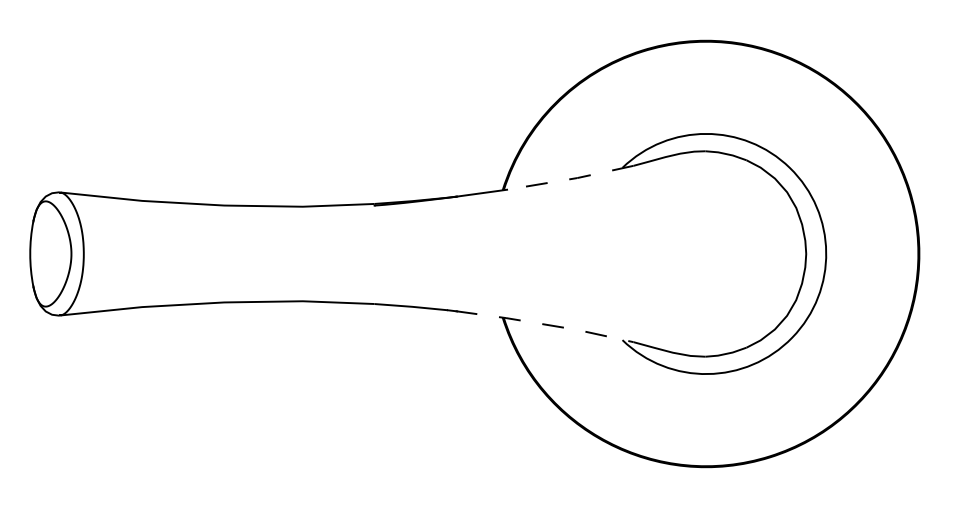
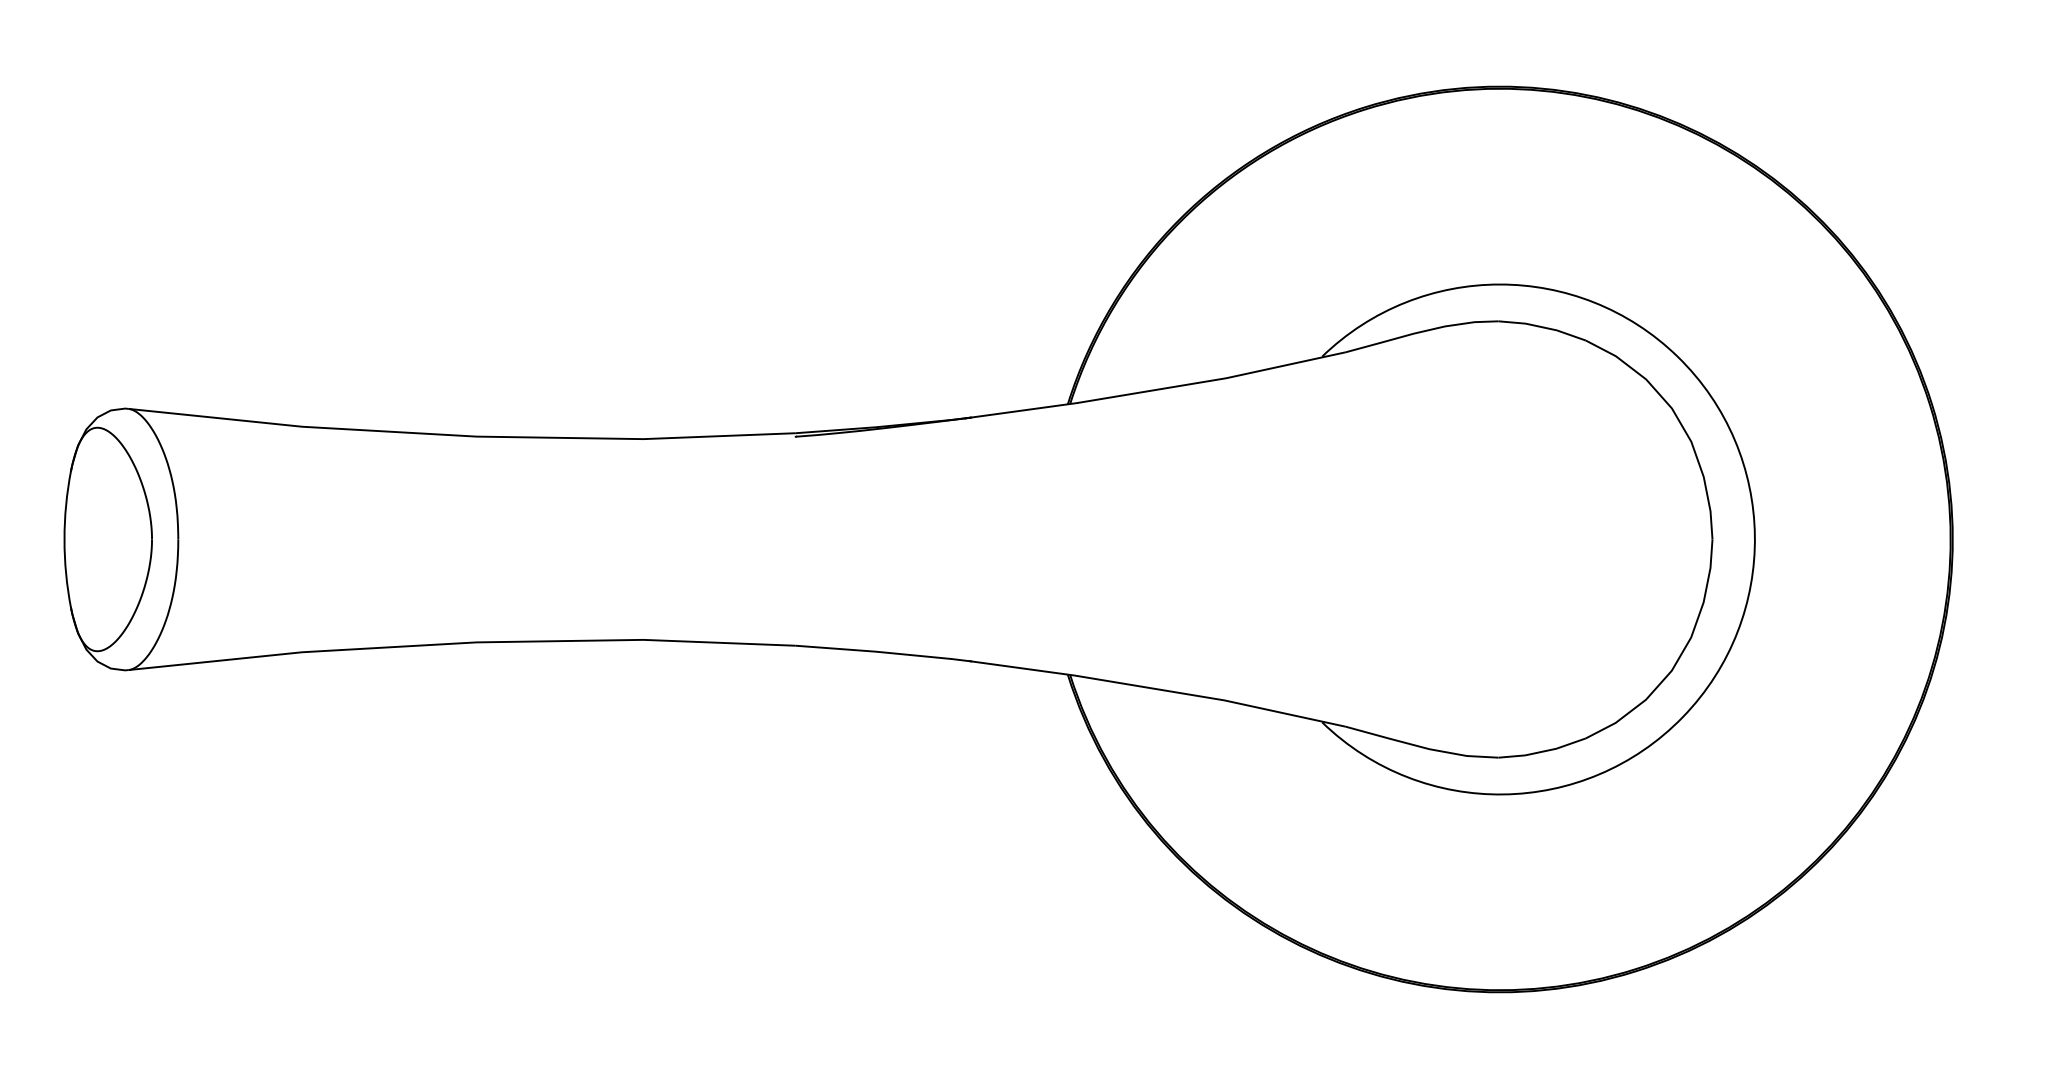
line: (570, 179) -> (1211, 381), dashed -> solid
line: (545, 324) -> (1158, 689), dashed -> solid

